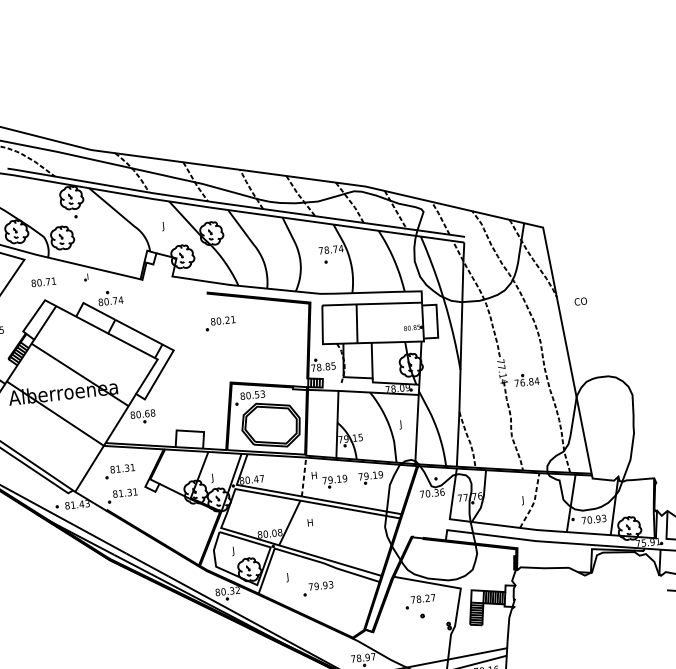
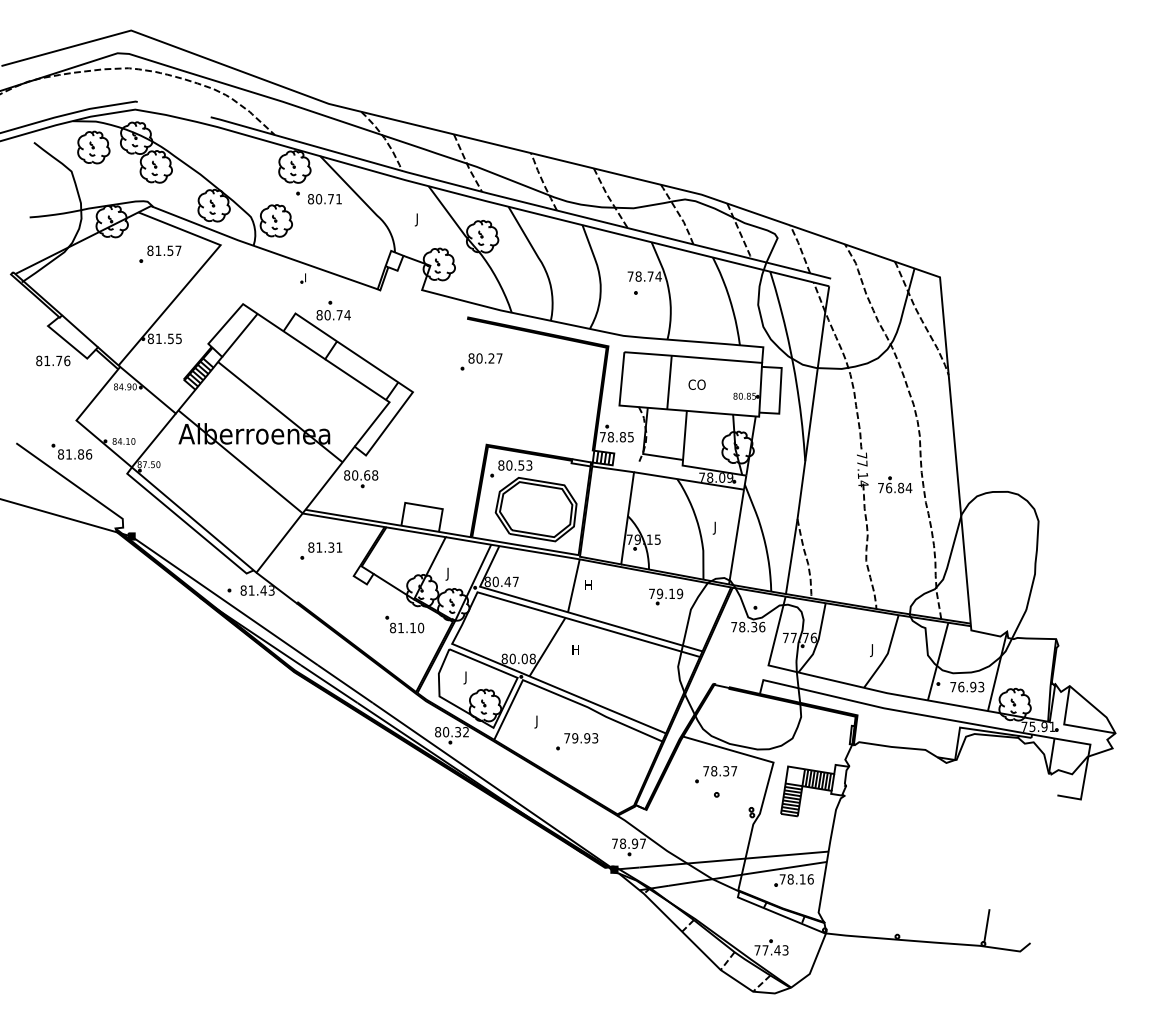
text: (43, 282) -> (324, 199), moved
text: (580, 301) -> (696, 384), moved
text: (233, 319) -> (499, 358), 80.21 -> 80.27
line: (303, 476) -> (573, 585), dashed -> solid
part: (335, 481) -> (616, 596), removed
text: (428, 493) -> (742, 627), 70.36 -> 78.36
part: (122, 495) -> (321, 584), removed
line: (534, 502) -> (887, 654), dashed -> solid
part: (185, 517) -> (404, 624), added
text: (589, 519) -> (961, 686), 70.93 -> 76.93
text: (427, 598) -> (726, 771), 78.27 -> 78.37

